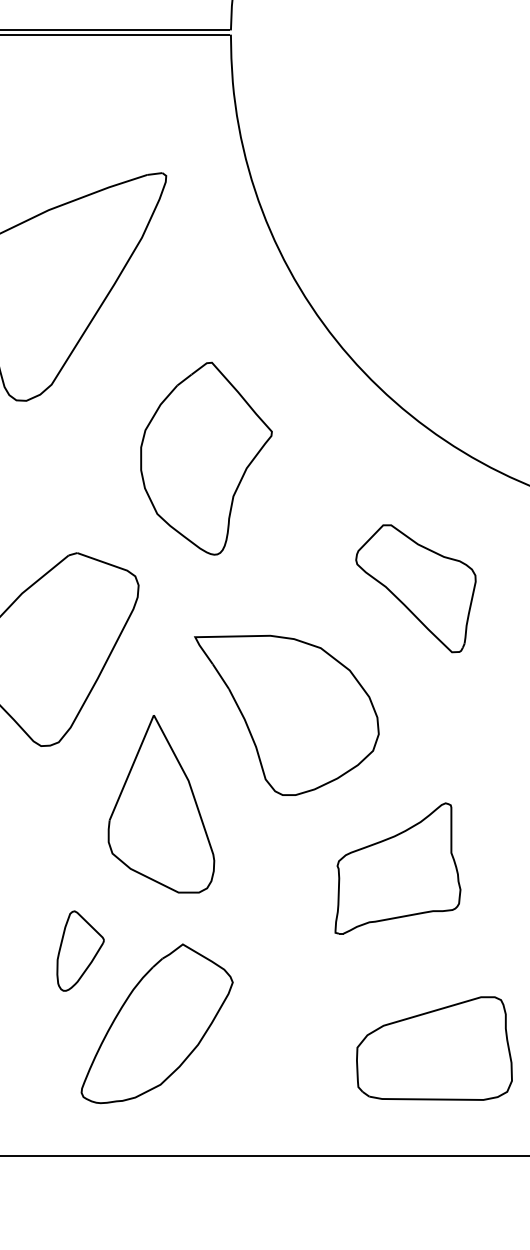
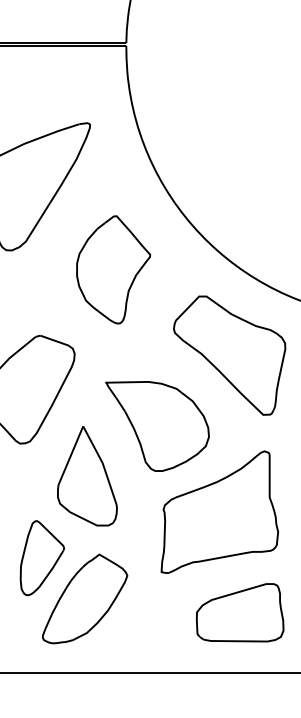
part: (206, 458) -> (113, 269), moved
part: (415, 588) -> (229, 355), size x1.67
part: (397, 867) -> (219, 511), size x1.67
part: (79, 951) -> (41, 558), size x1.67

